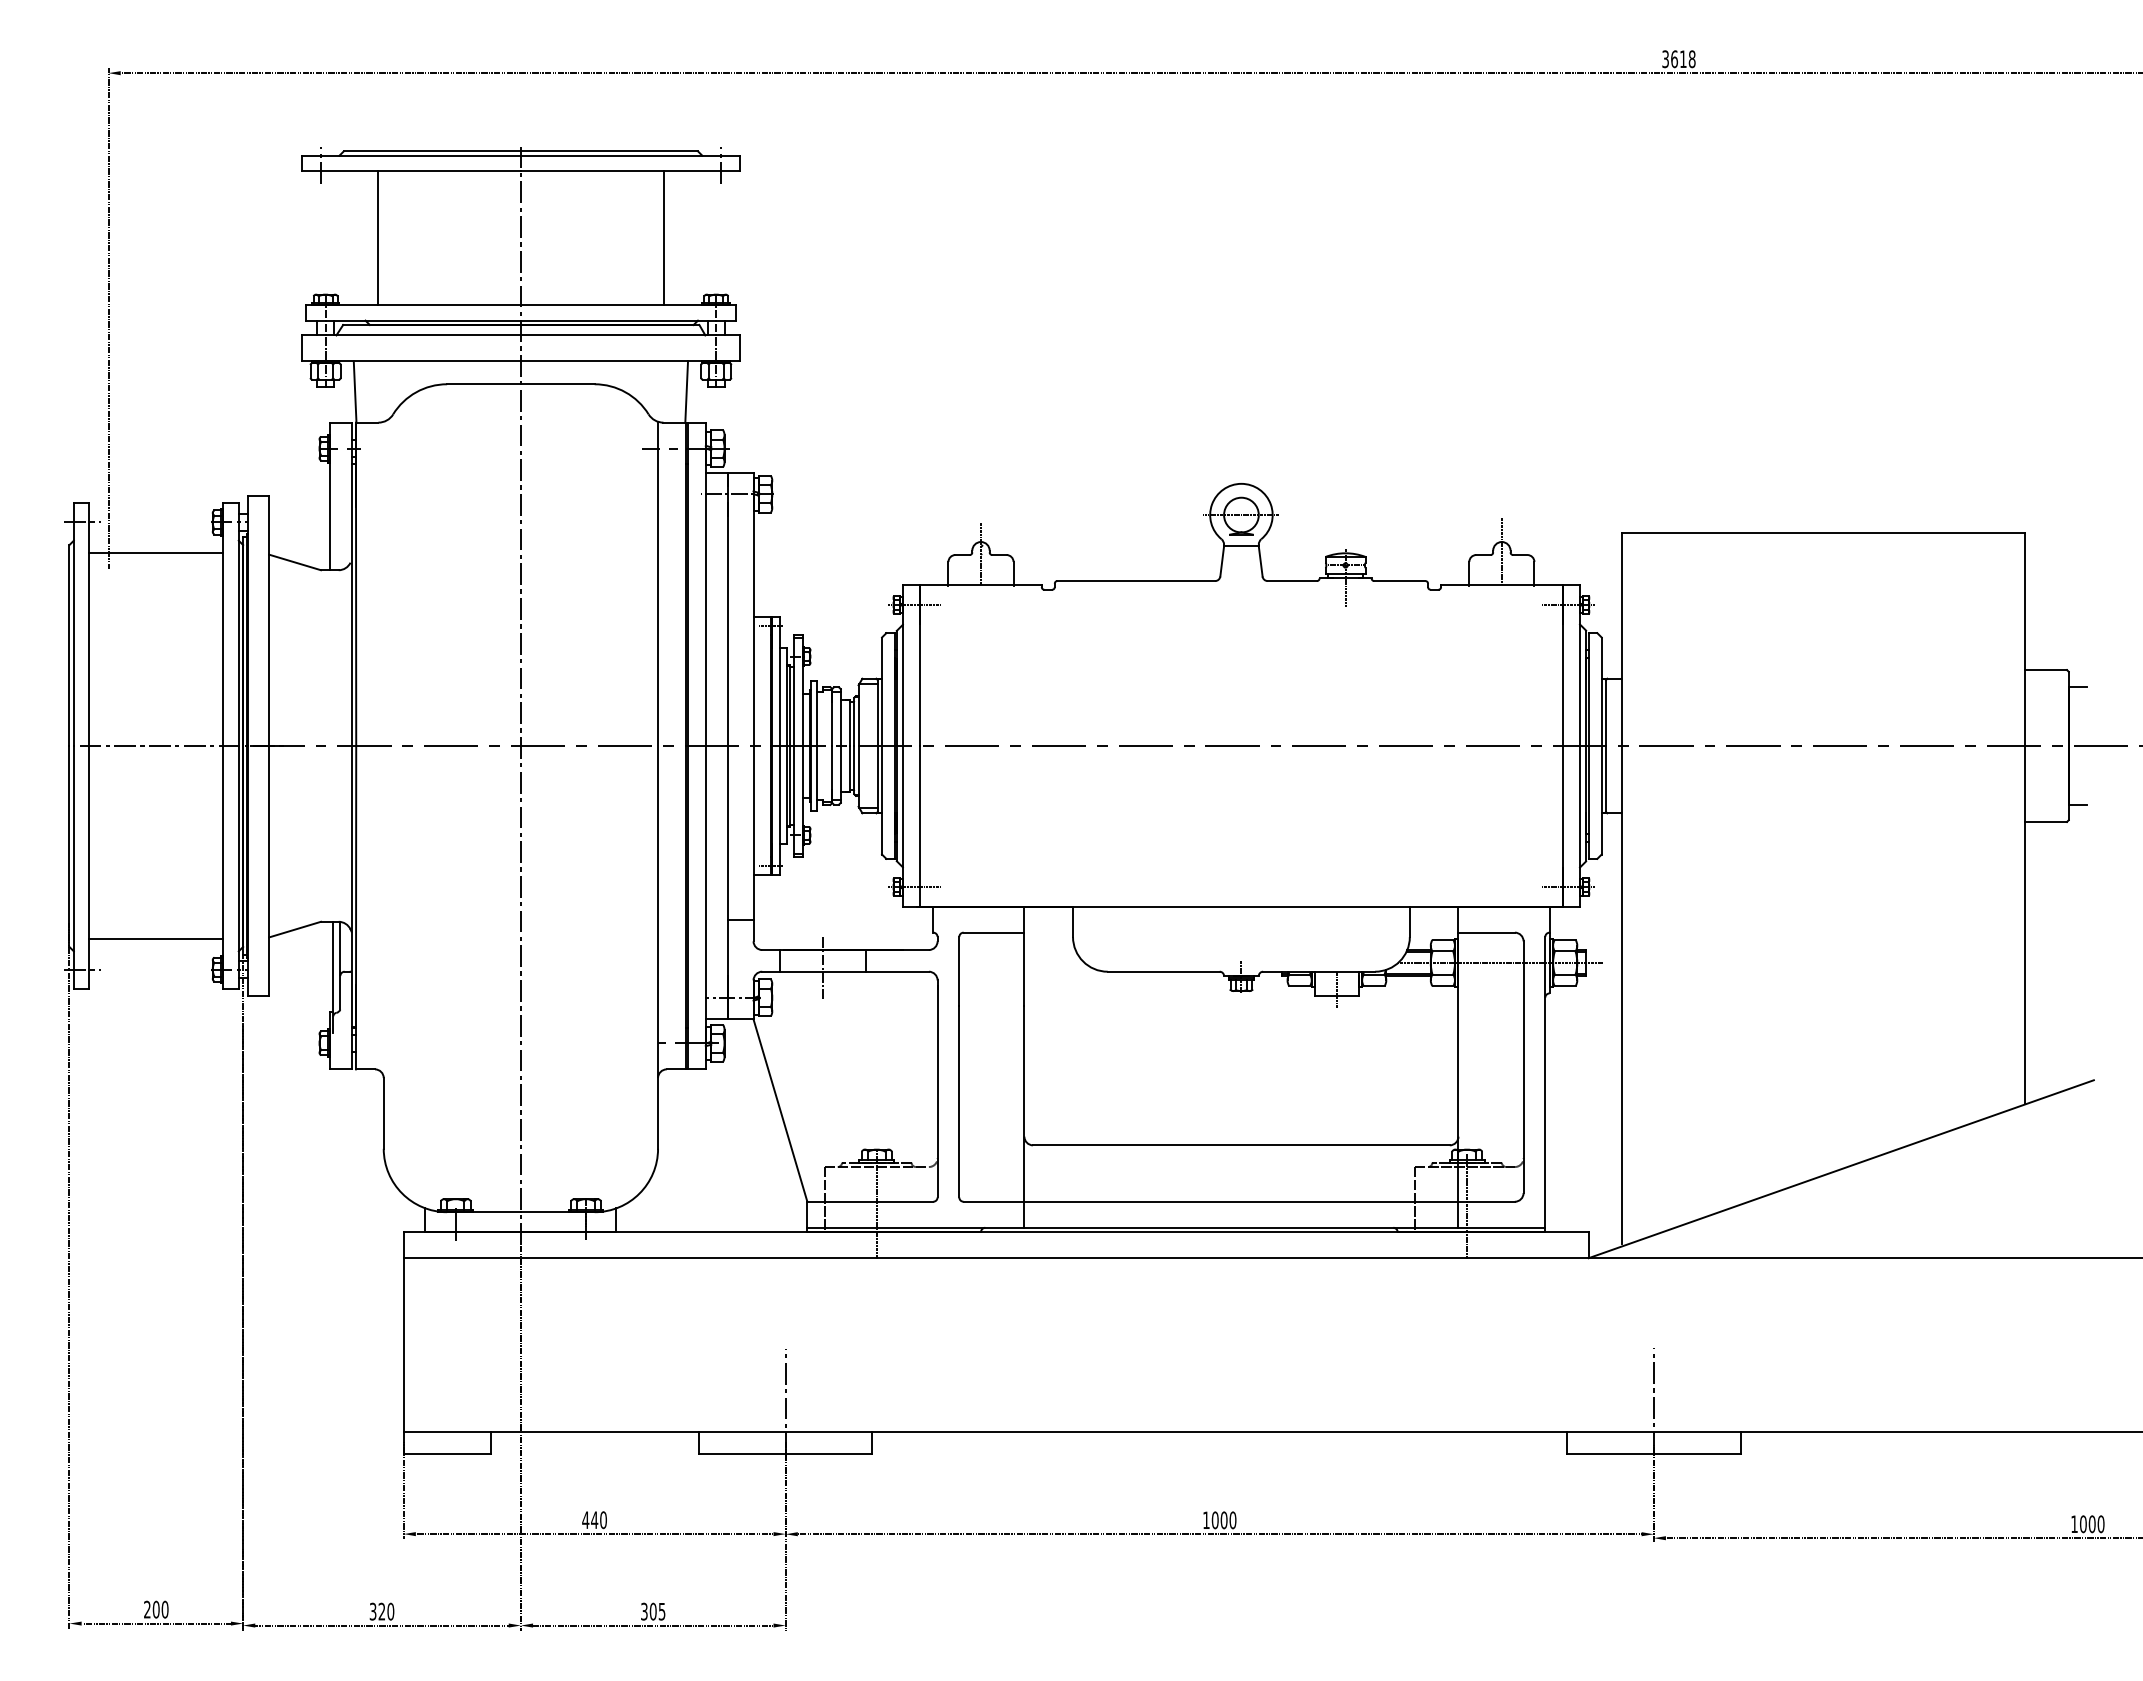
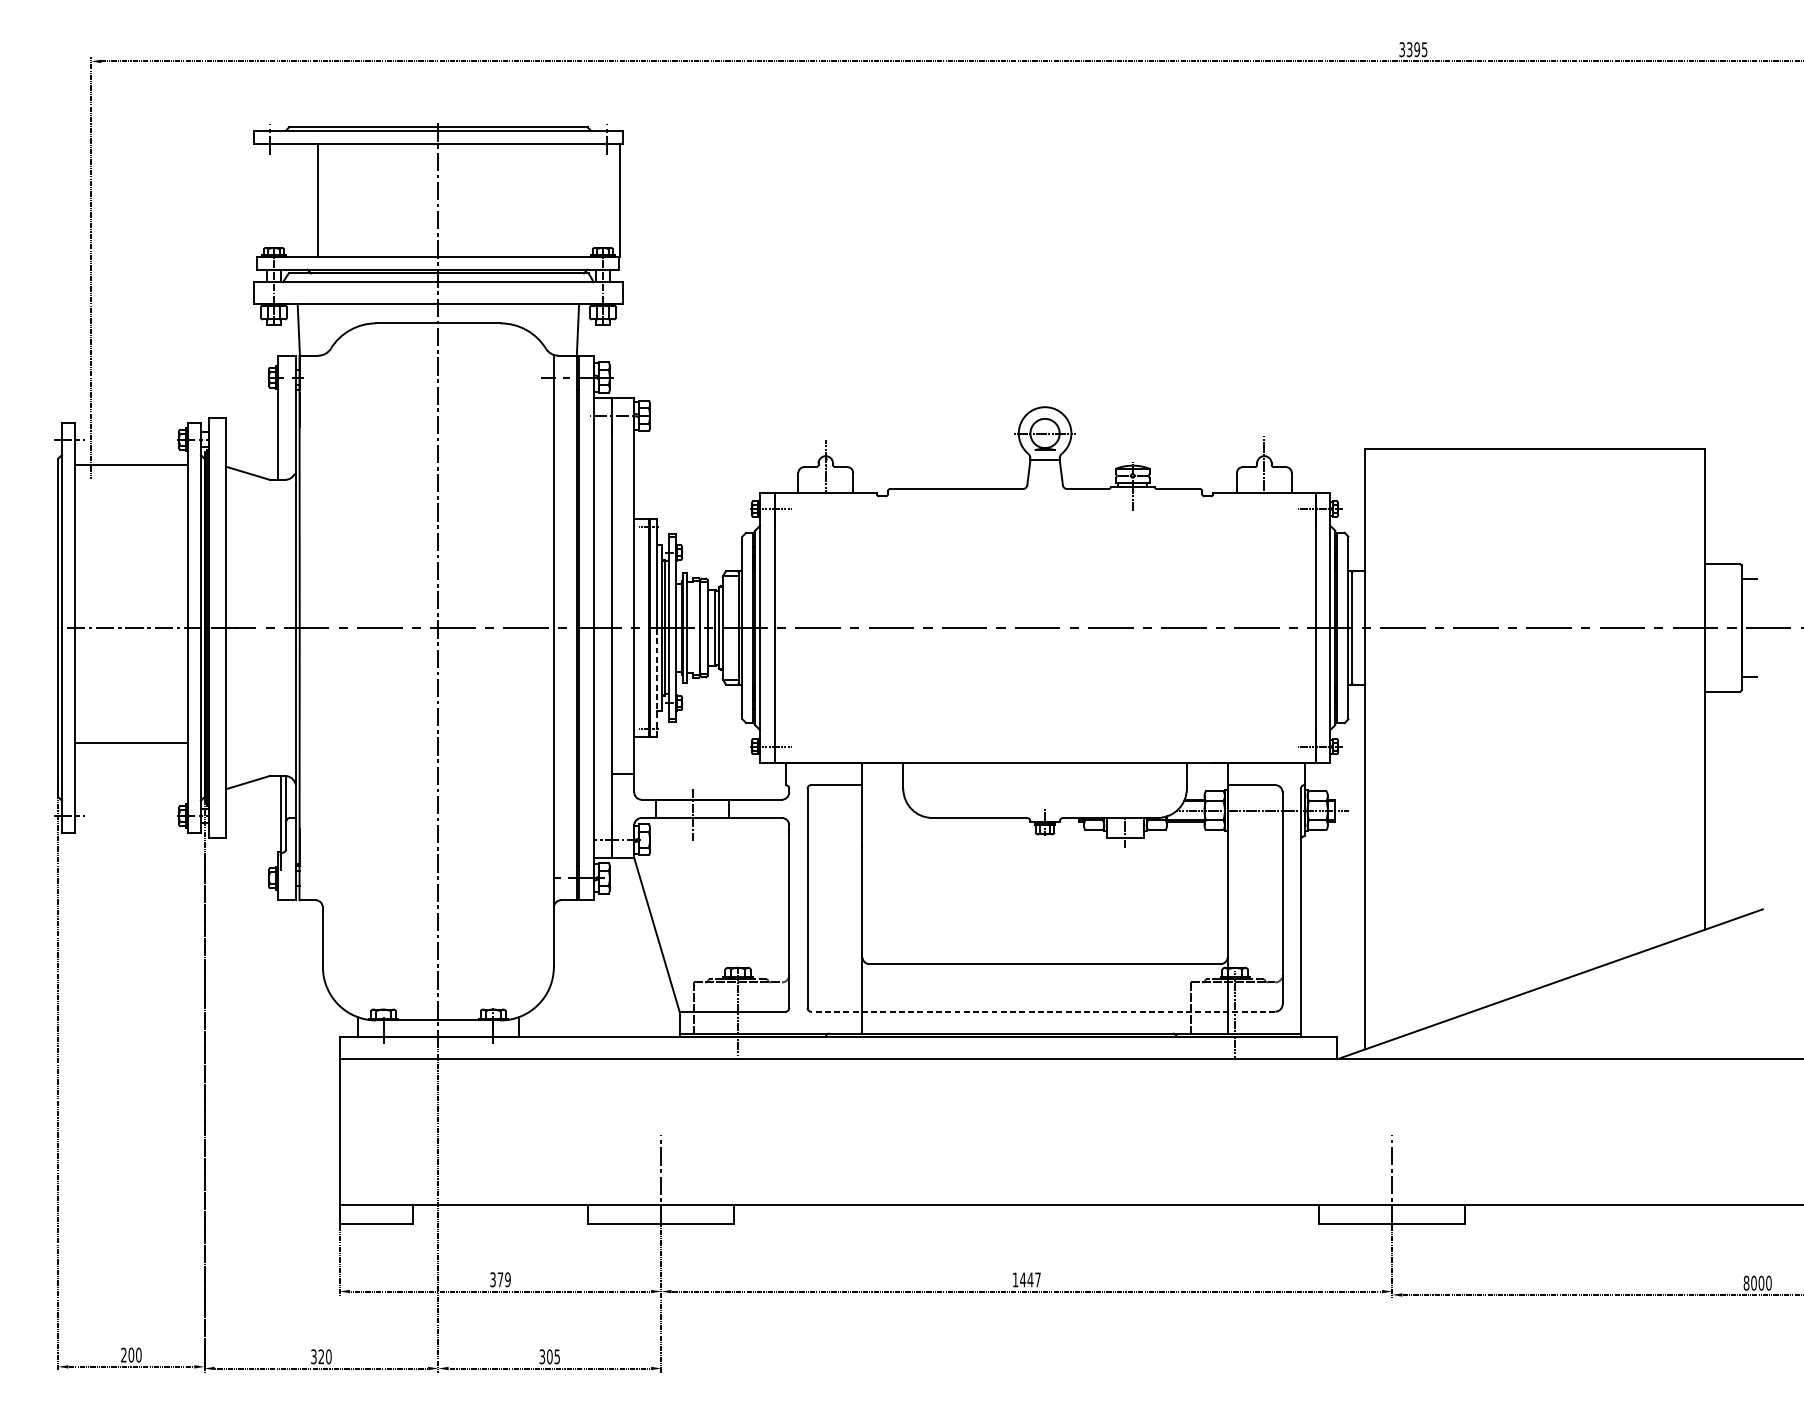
text: (1683, 59) -> (1417, 49), 3618 -> 3395
line: (664, 238) -> (619, 200), moved
line: (780, 810) -> (656, 682), solid -> dashed
line: (156, 939) -> (131, 742), moved
line: (1239, 1201) -> (1043, 1011), solid -> dashed
text: (594, 1520) -> (500, 1280), 440 -> 379
text: (1223, 1520) -> (1029, 1280), 1000 -> 1447
text: (2074, 1524) -> (1746, 1283), 1000 -> 8000

